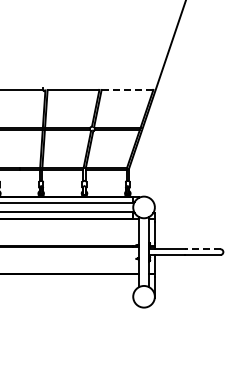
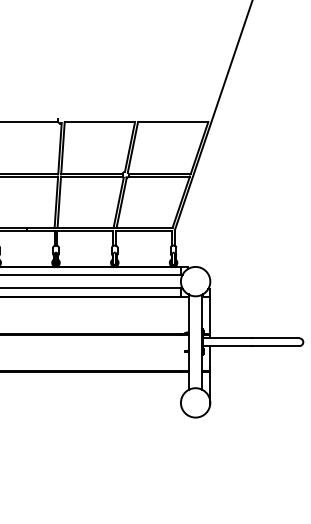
line: (127, 90) -> (173, 122), dashed -> solid
line: (202, 249) -> (274, 338), dashed -> solid

